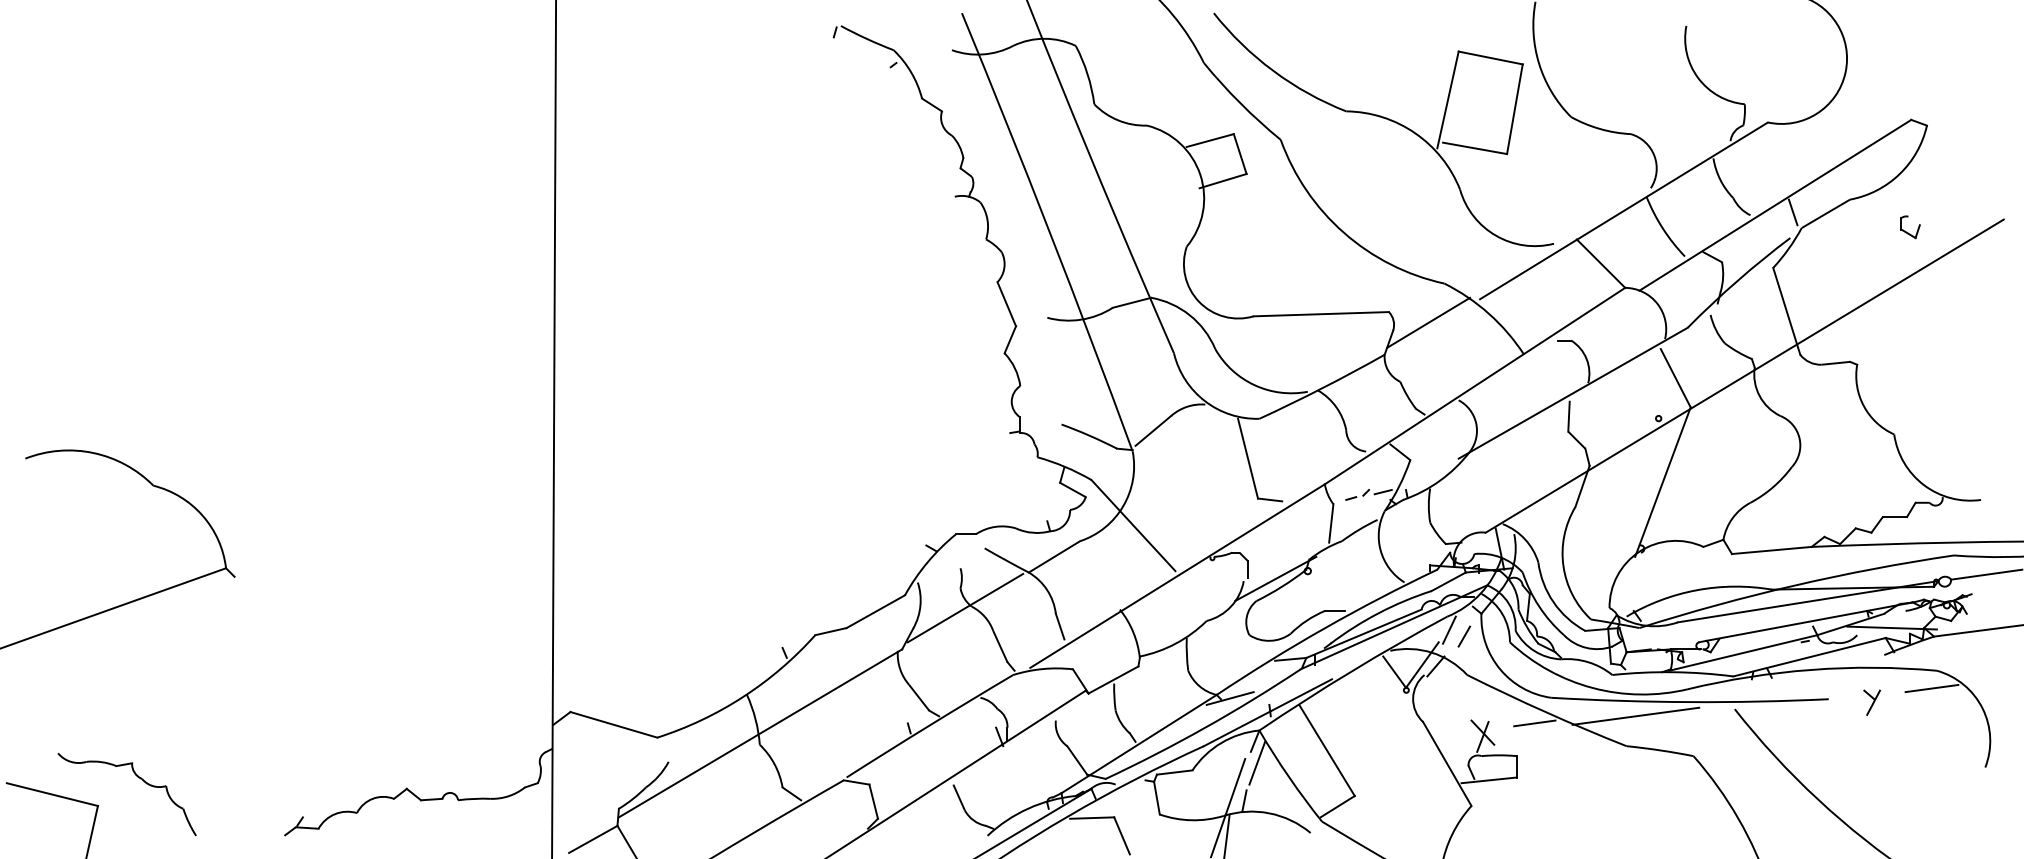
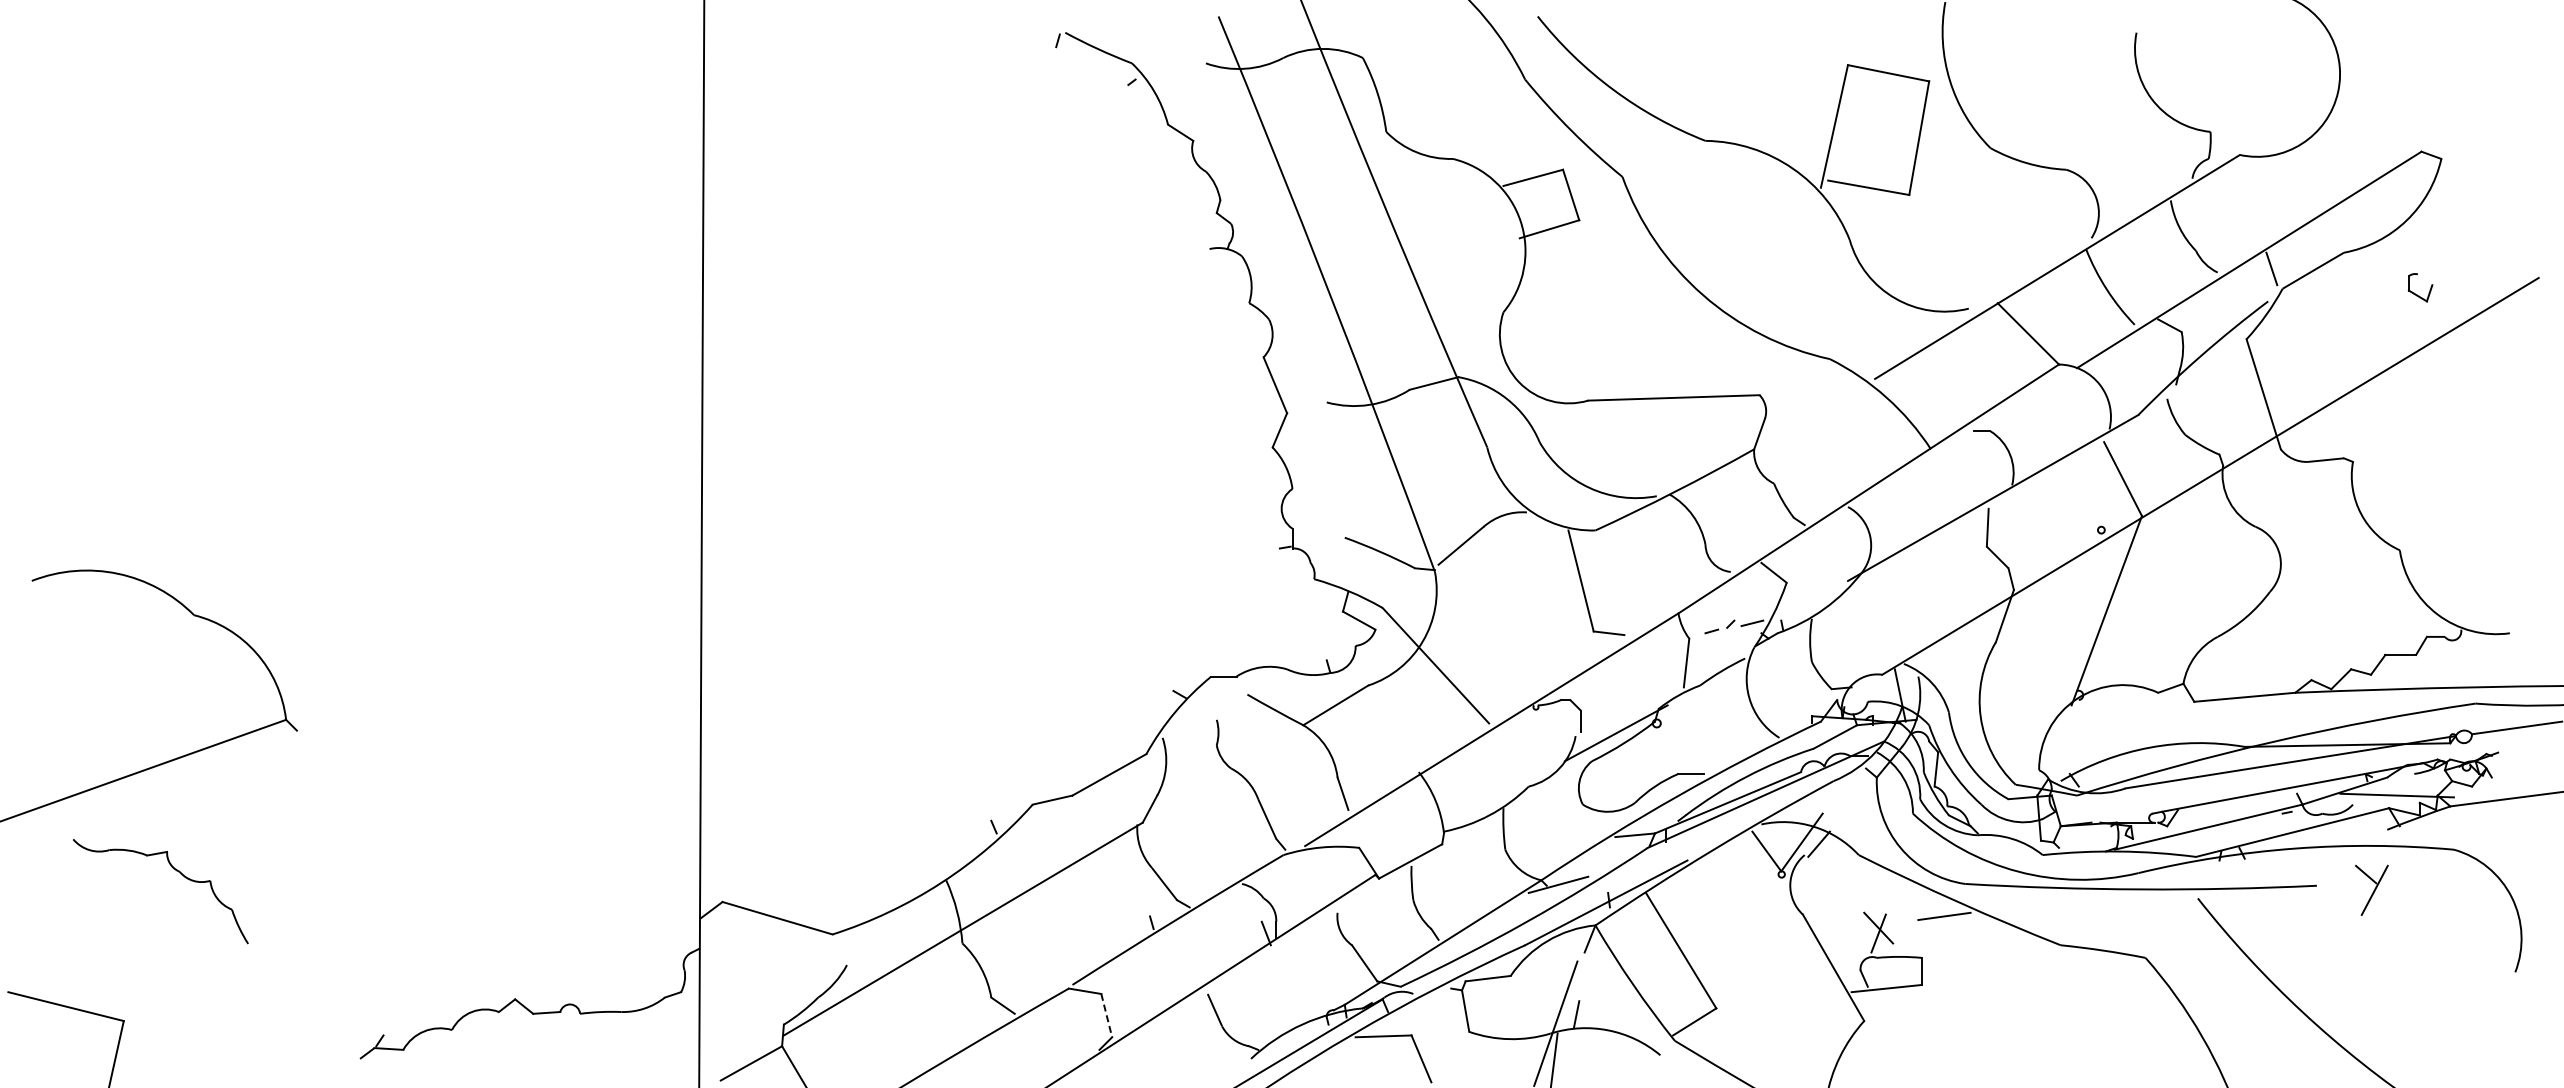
line: (1428, 322) -> (1809, 408), removed
line: (965, 608) -> (1223, 770), removed
line: (1449, 630) -> (1836, 798), removed
line: (1464, 636) -> (1855, 806), removed
line: (1931, 687) -> (2447, 871), removed
part: (1871, 702) -> (2371, 889), size x1.6
line: (1635, 716) -> (2072, 907), removed
line: (1257, 762) -> (1592, 966), removed
part: (137, 777) -> (173, 869), moved
line: (873, 802) -> (1106, 1016), solid -> dashed

